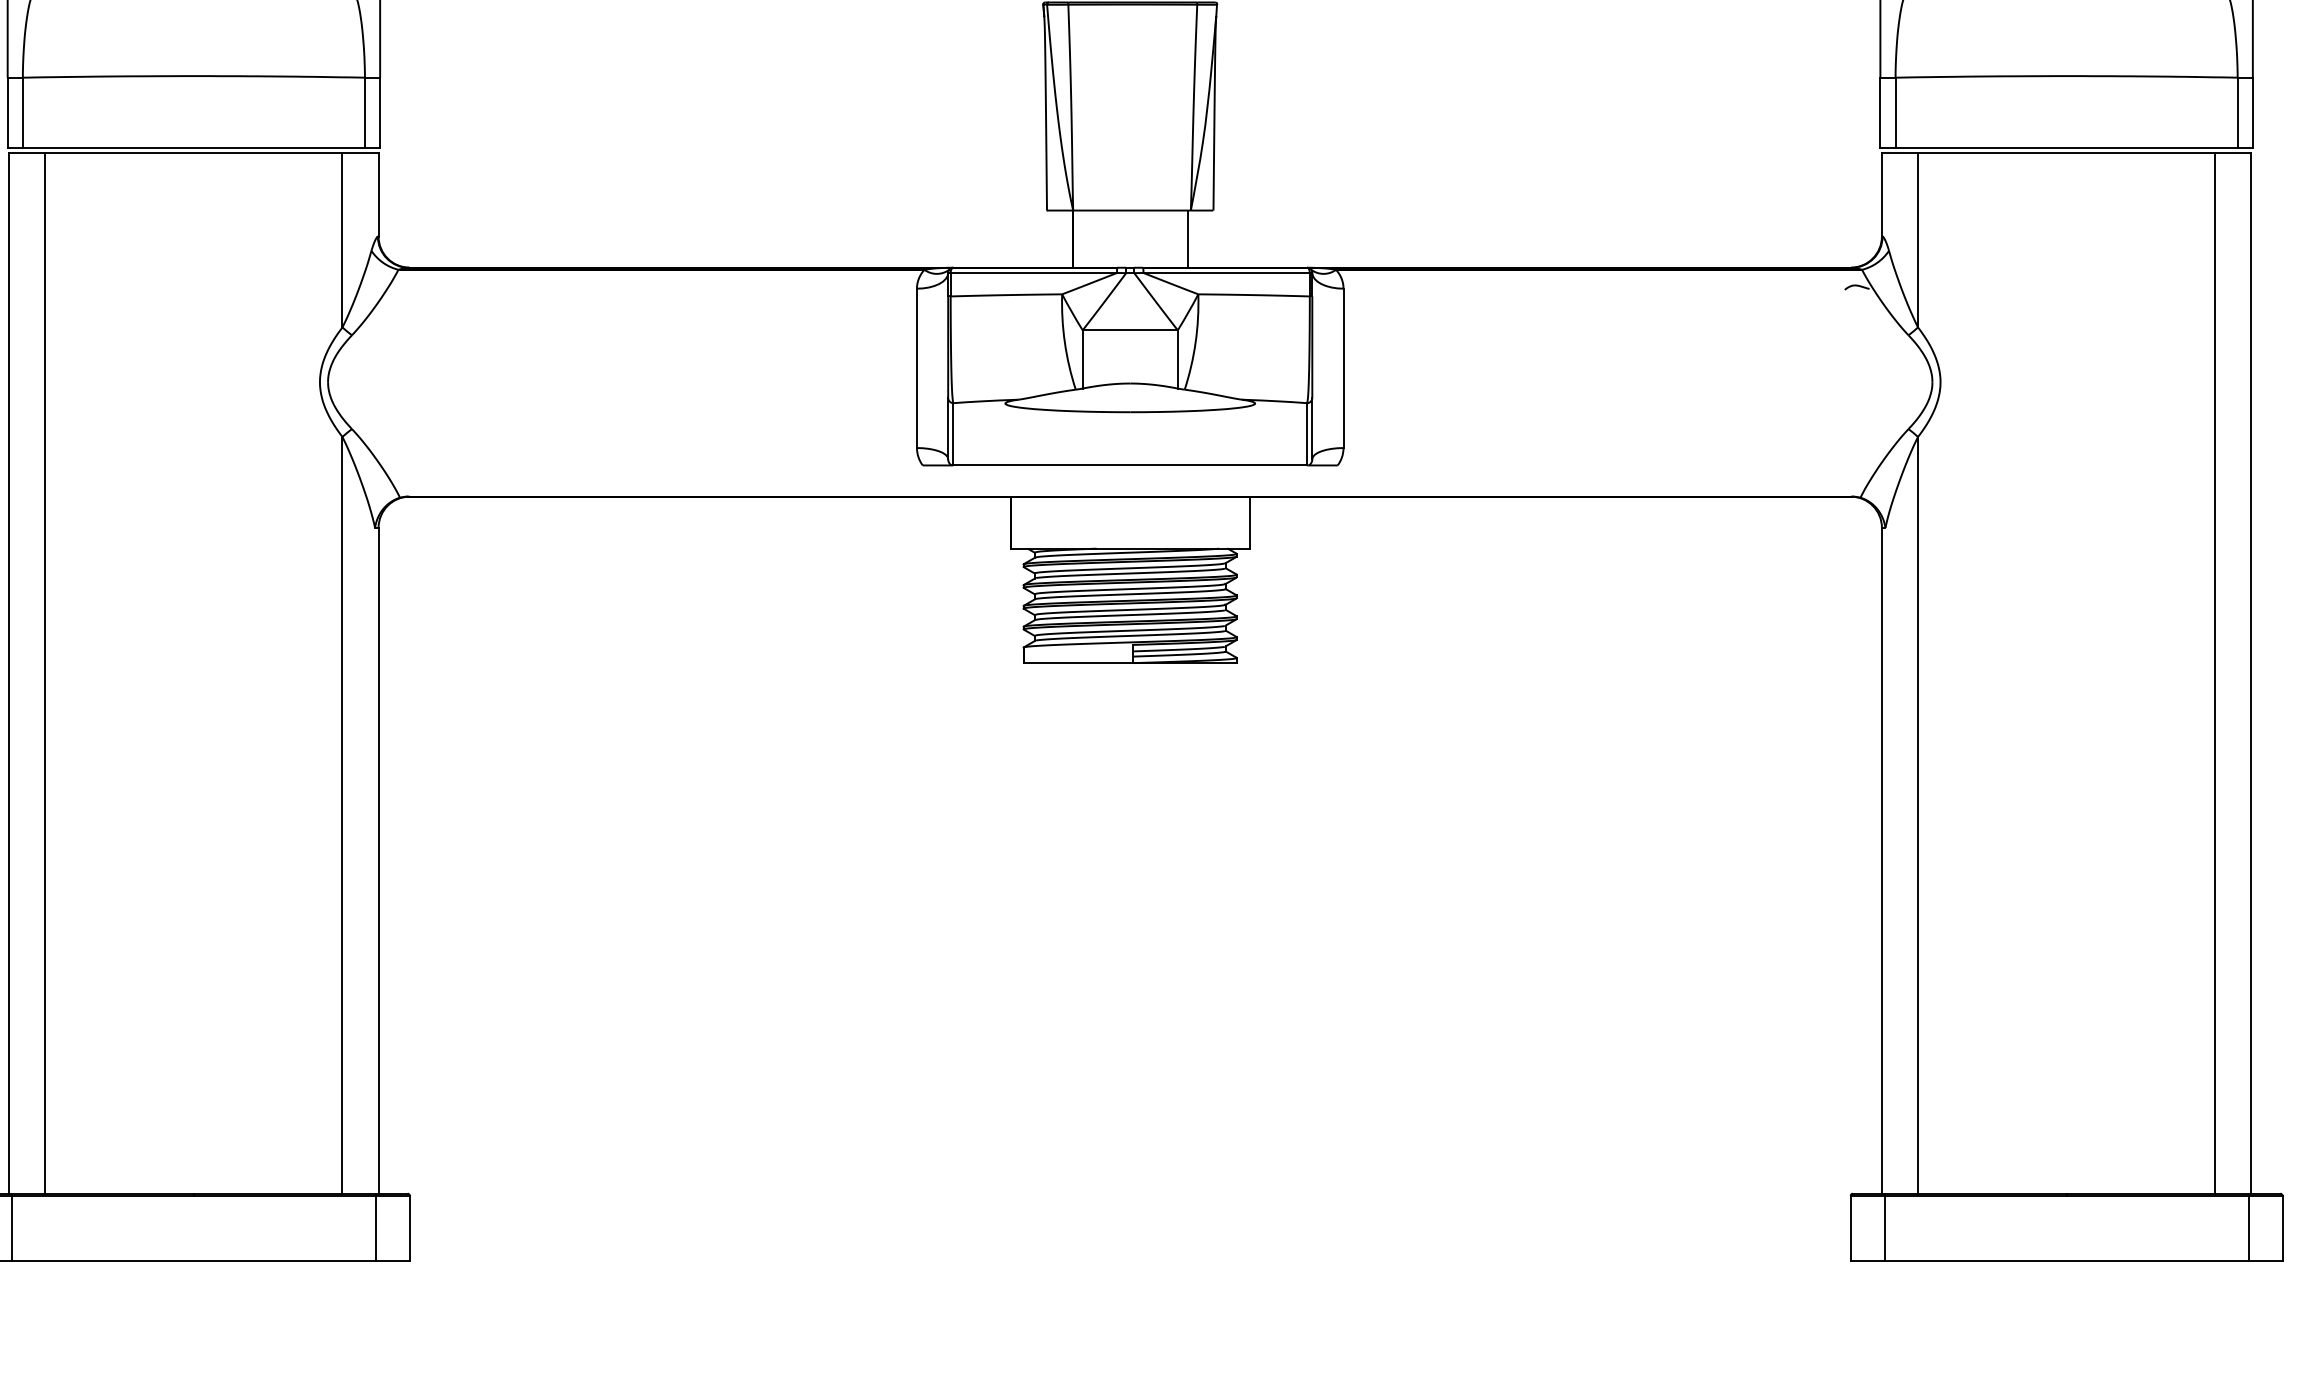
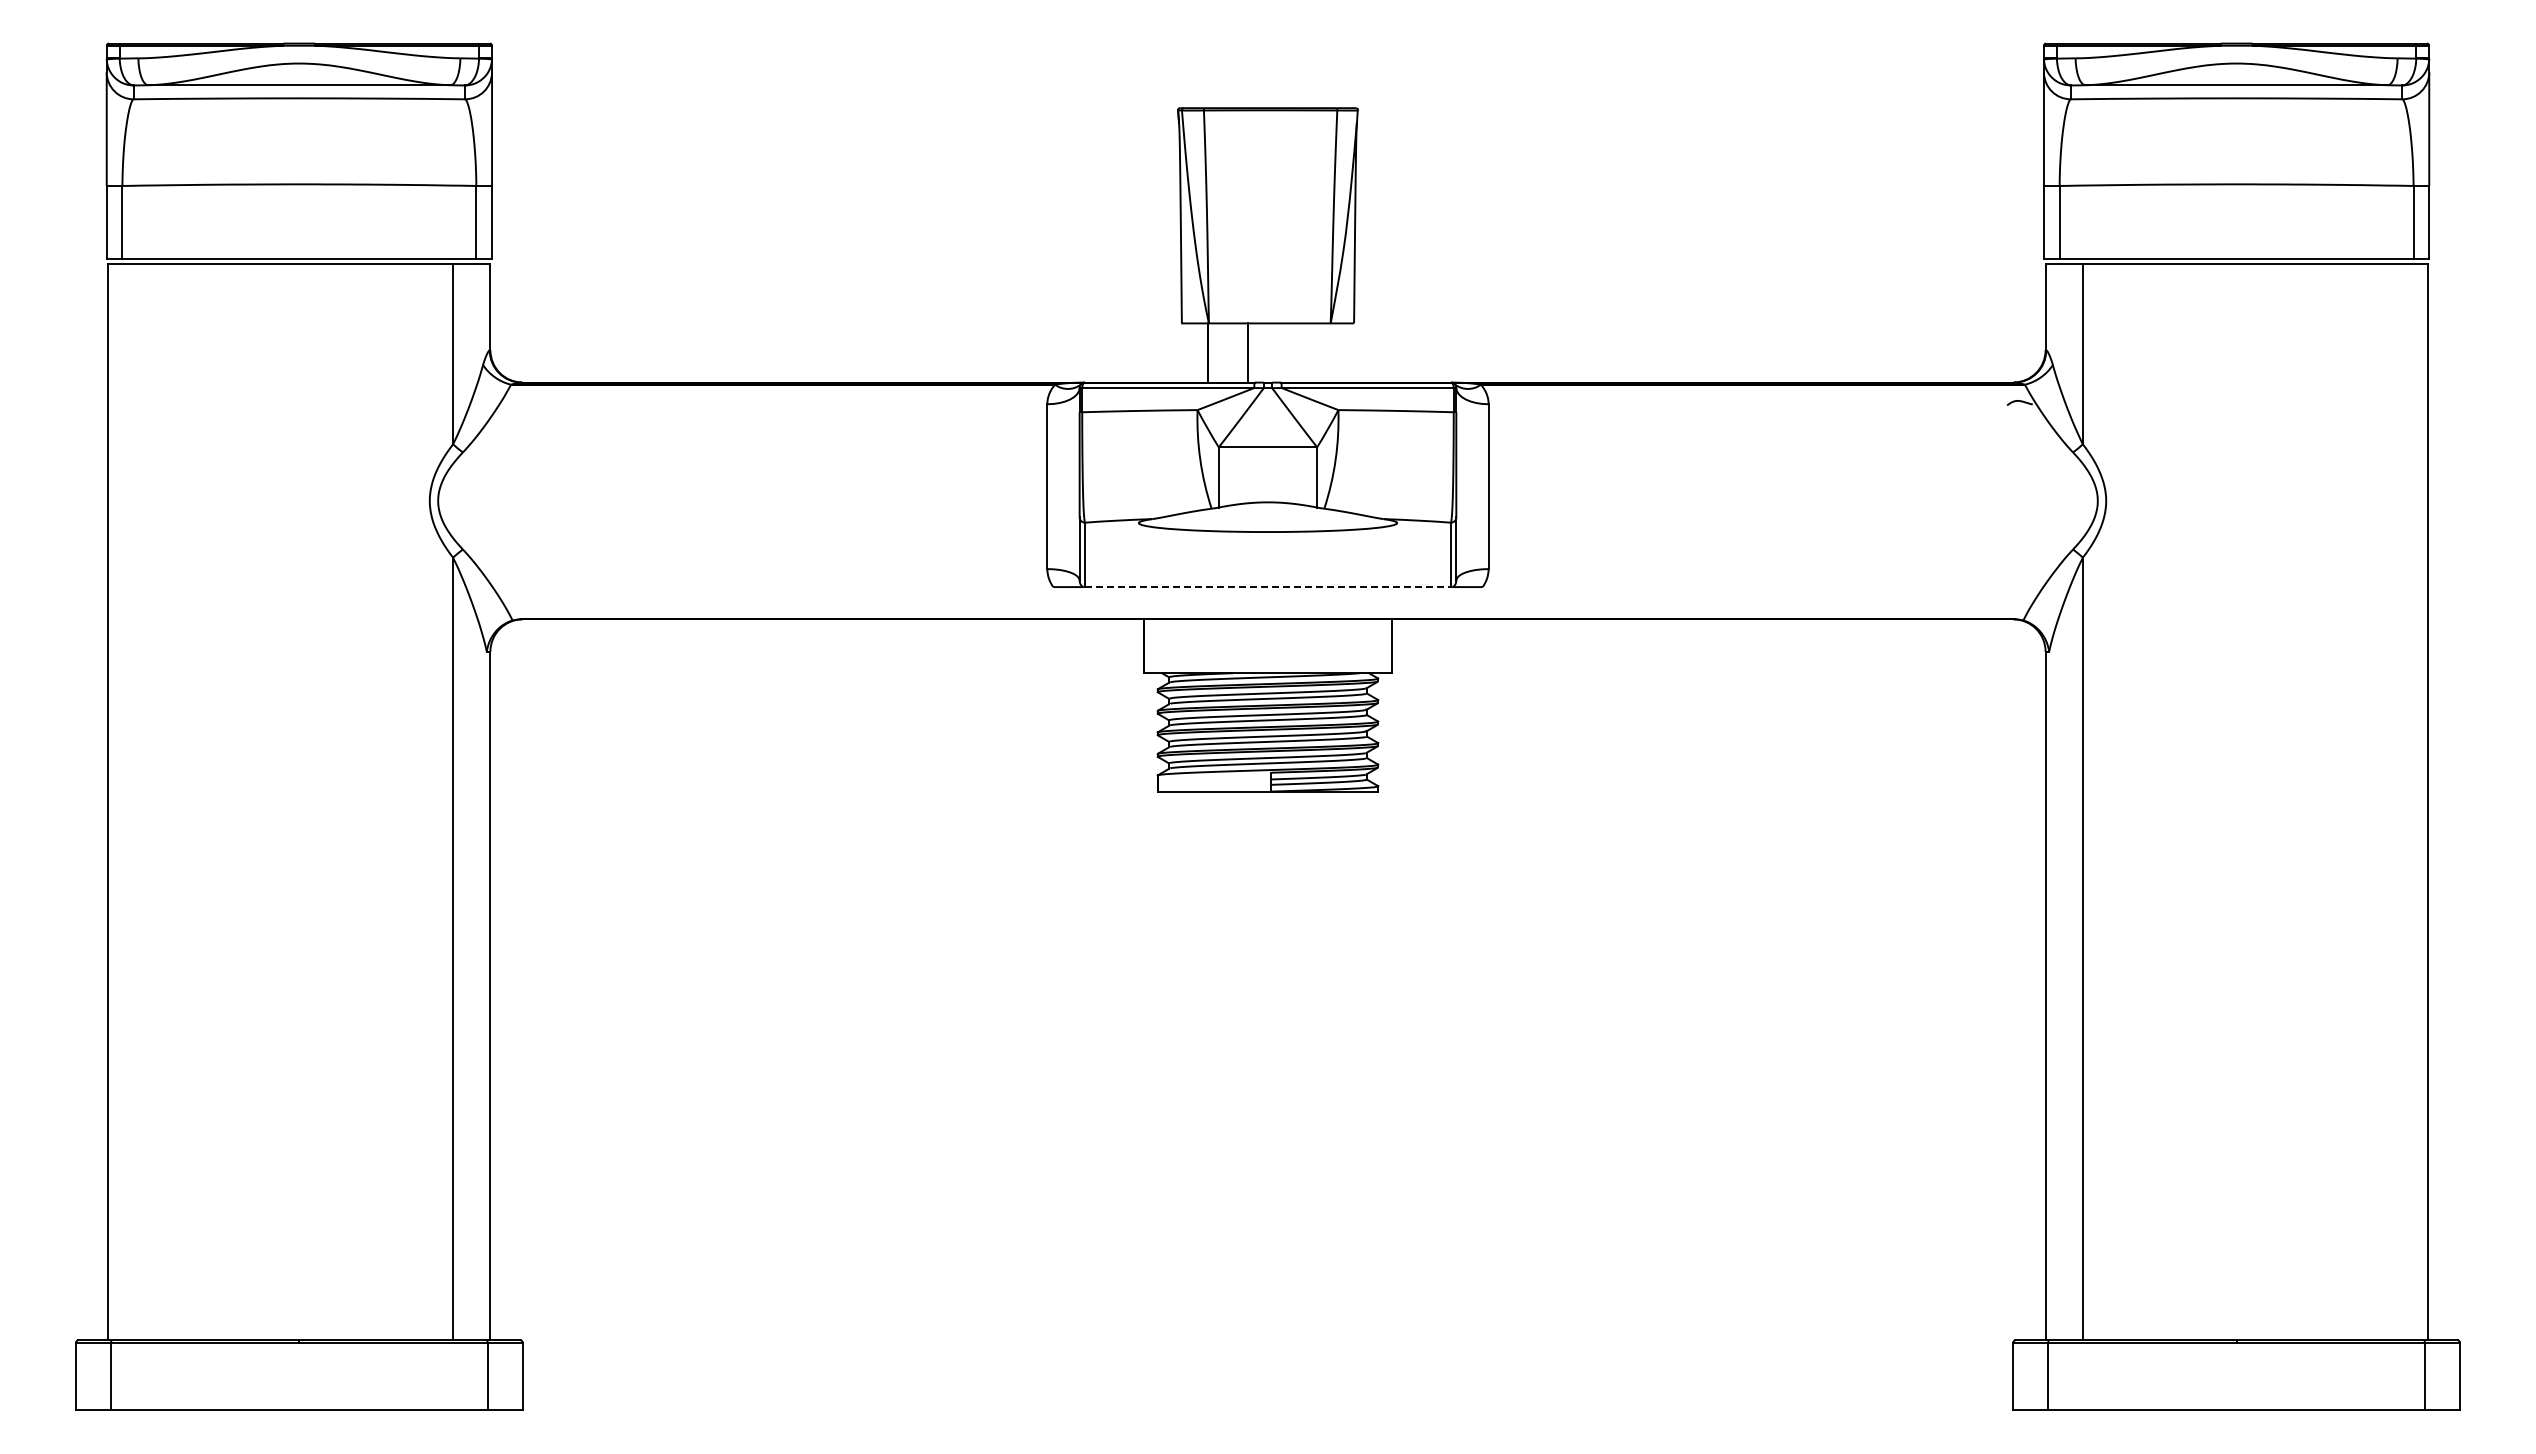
line: (1187, 238) -> (1247, 352), moved
line: (1129, 465) -> (1267, 587), solid -> dashed
line: (45, 673) -> (145, 802), removed
line: (2215, 673) -> (2390, 802), removed

